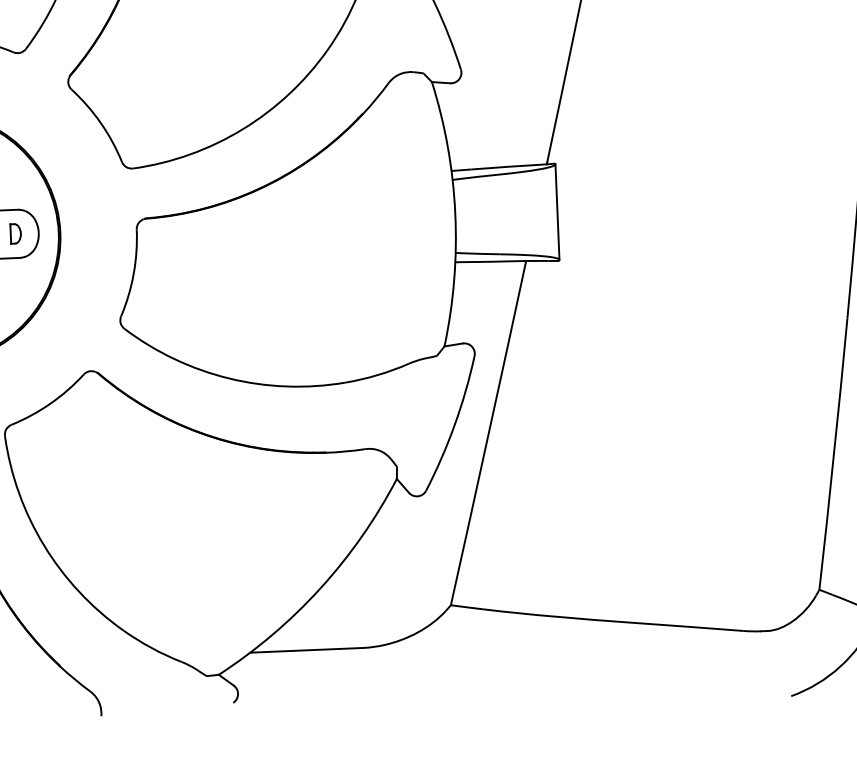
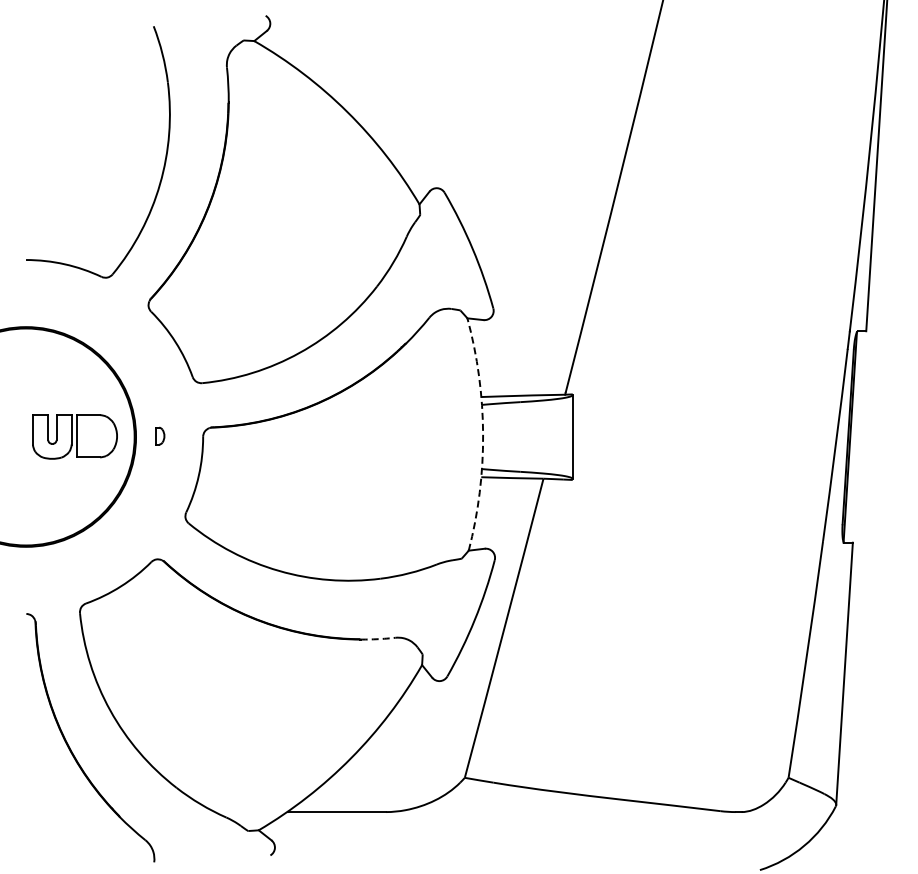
arc: (455, 213) -> (483, 434), solid -> dashed
part: (16, 233) -> (160, 435), moved
arc: (346, 451) -> (378, 639), solid -> dashed

